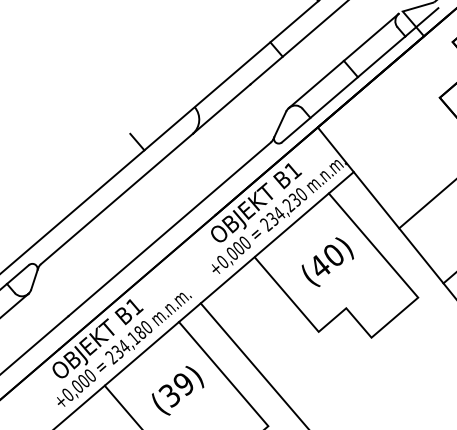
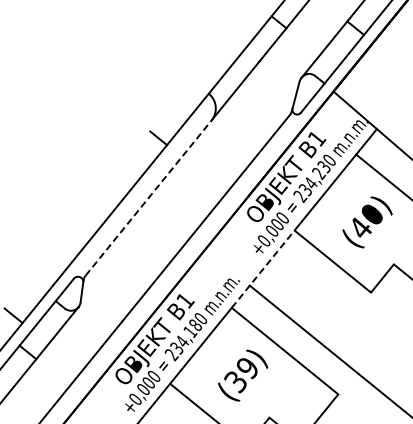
line: (117, 198) -> (149, 197), solid -> dashed
line: (216, 289) -> (262, 269), solid -> dashed

